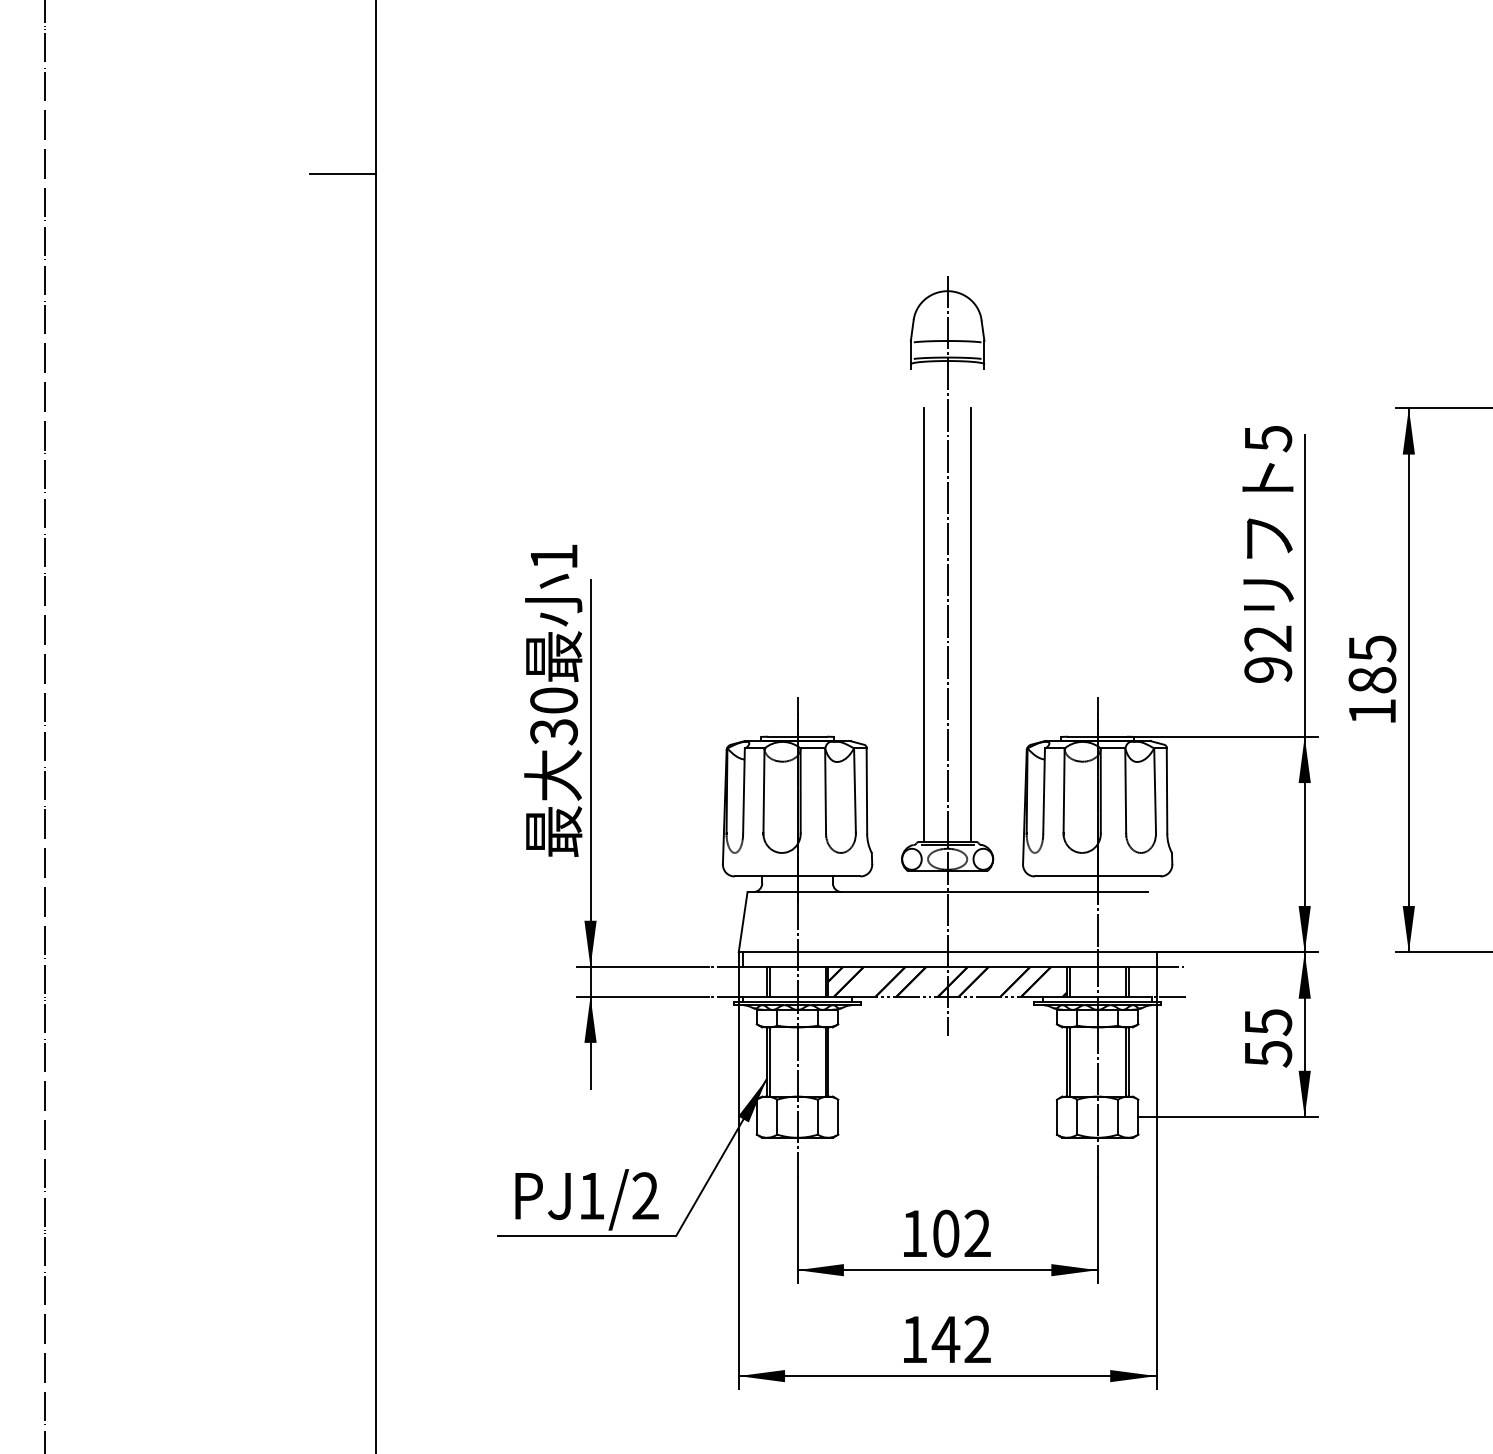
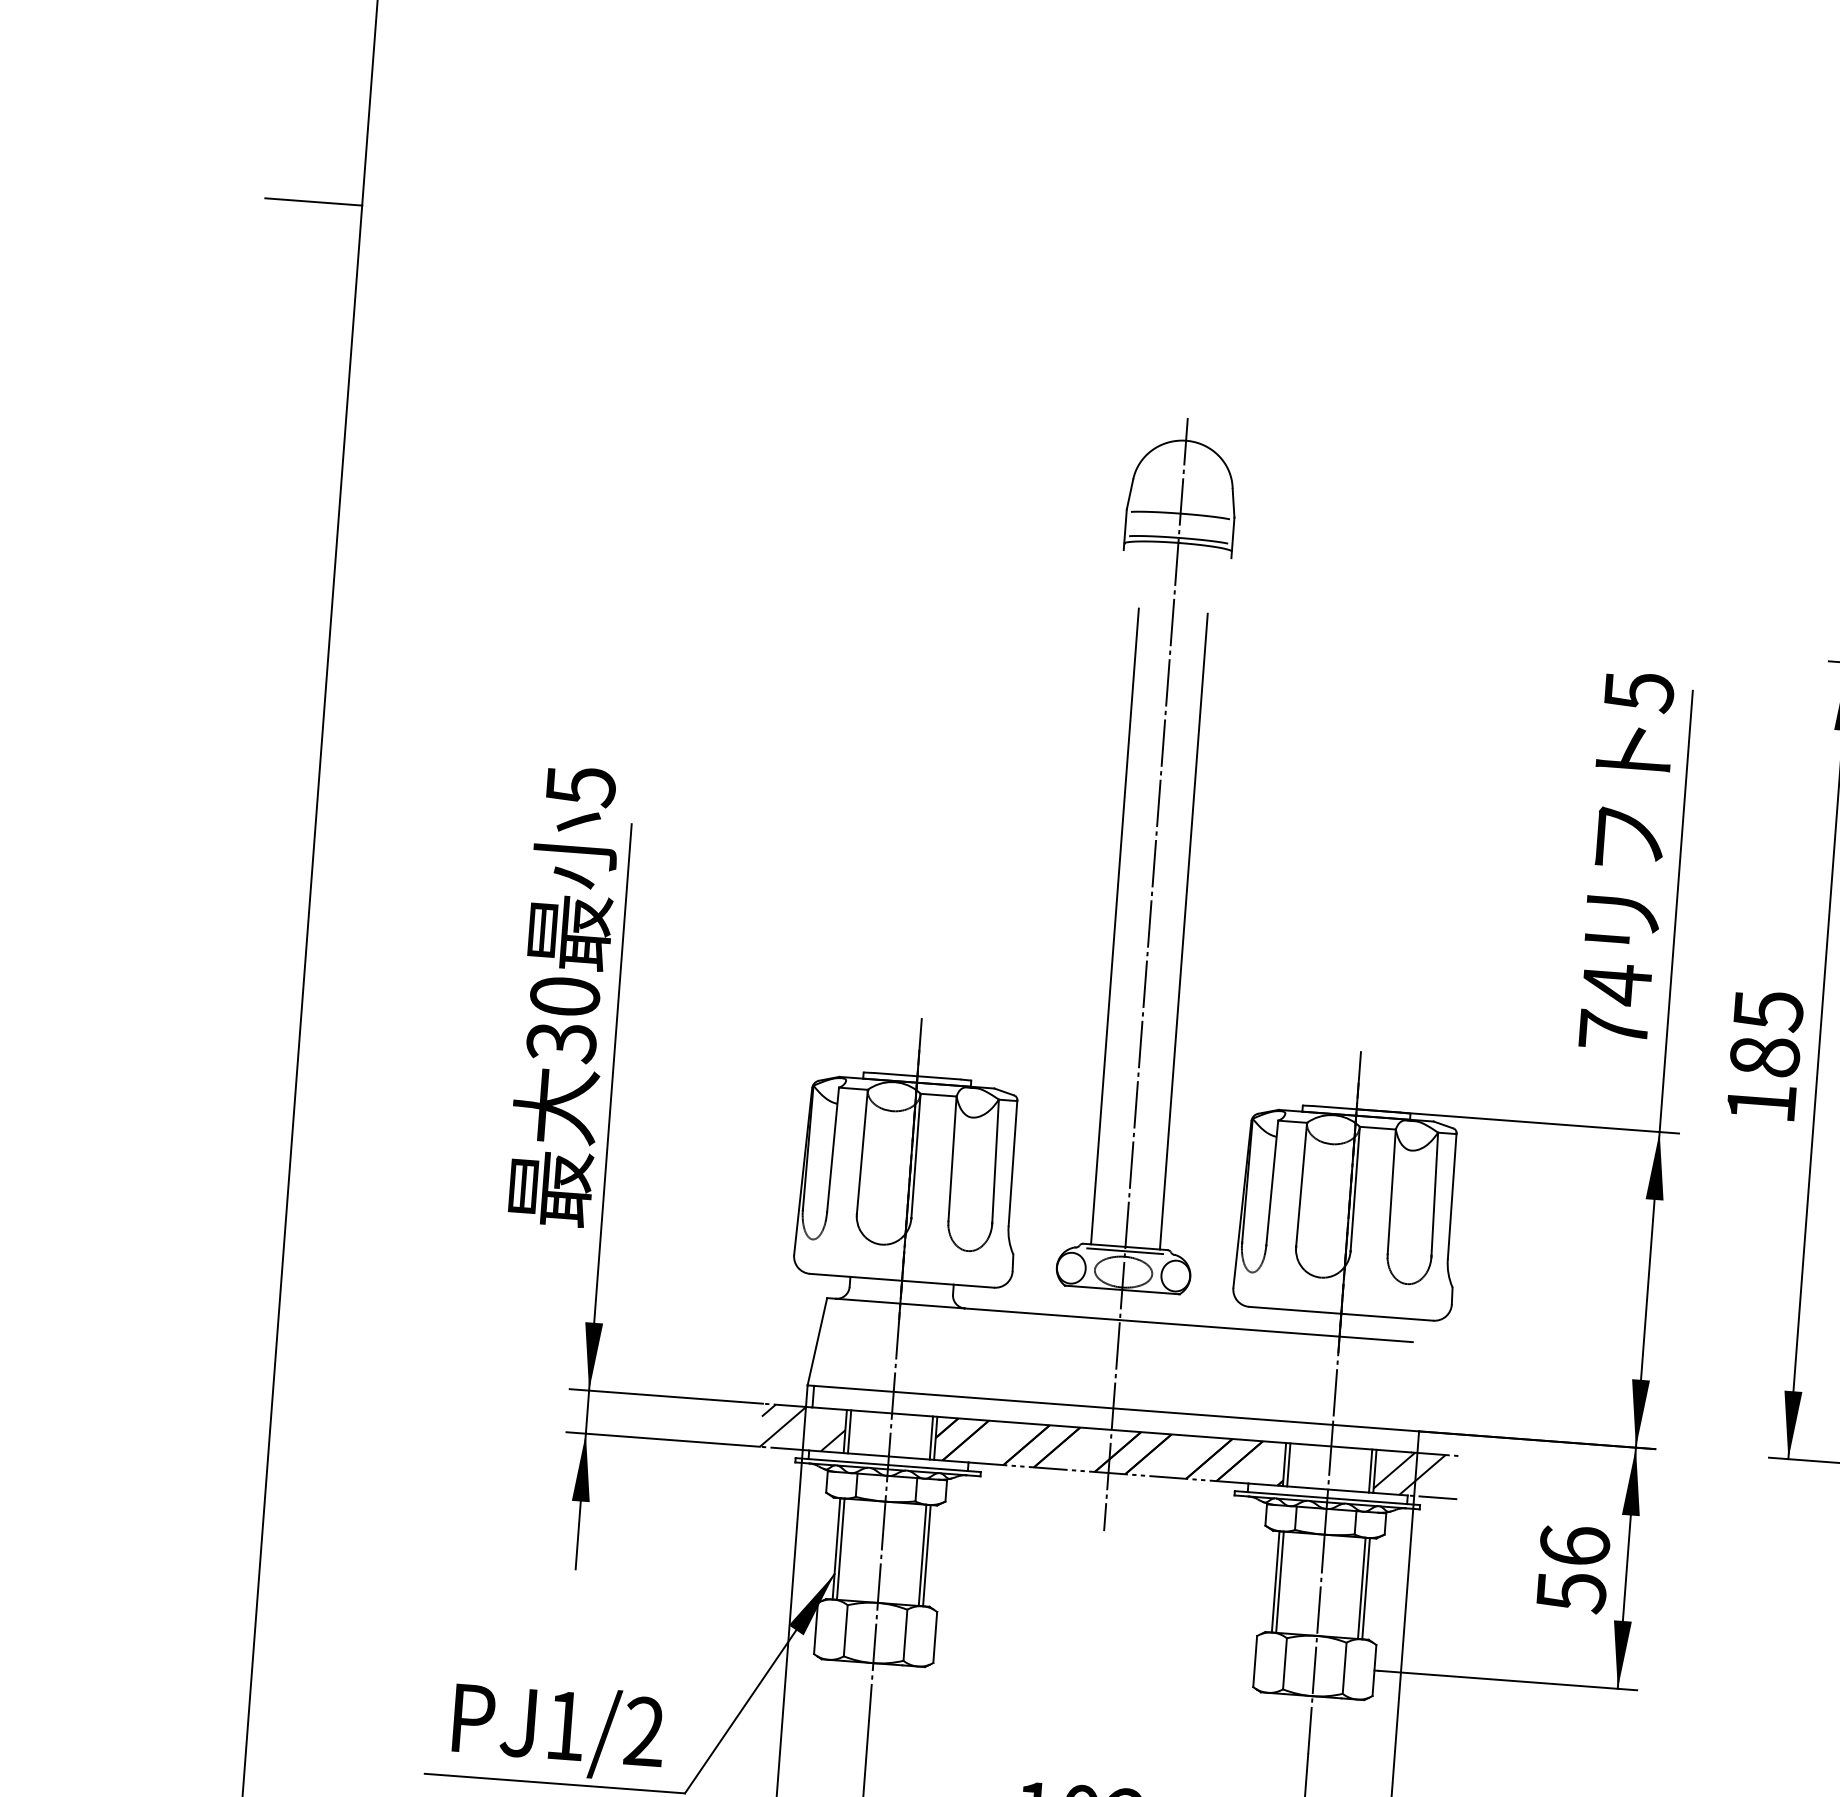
text: (554, 557) -> (581, 787), 1 -> 5
text: (1268, 653) -> (1615, 1006), 92 -> 74
hatch: (737, 981) -> (802, 1427), added
hatch: (1151, 981) -> (1408, 1473), added
text: (1268, 1022) -> (1575, 1546), 55 -> 56

